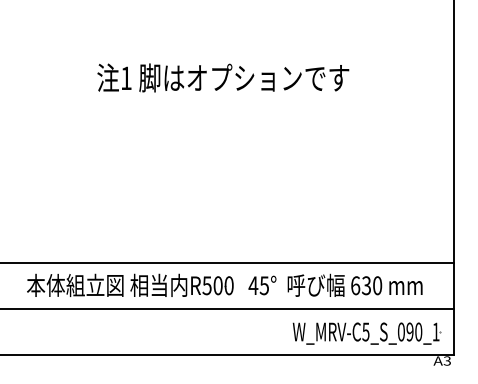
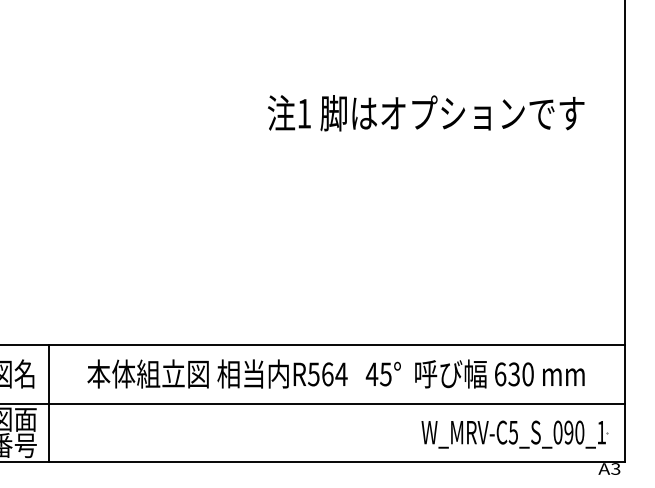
text: (223, 78) -> (426, 113), moved
text: (223, 285) -> (334, 374), R500 -> R564

